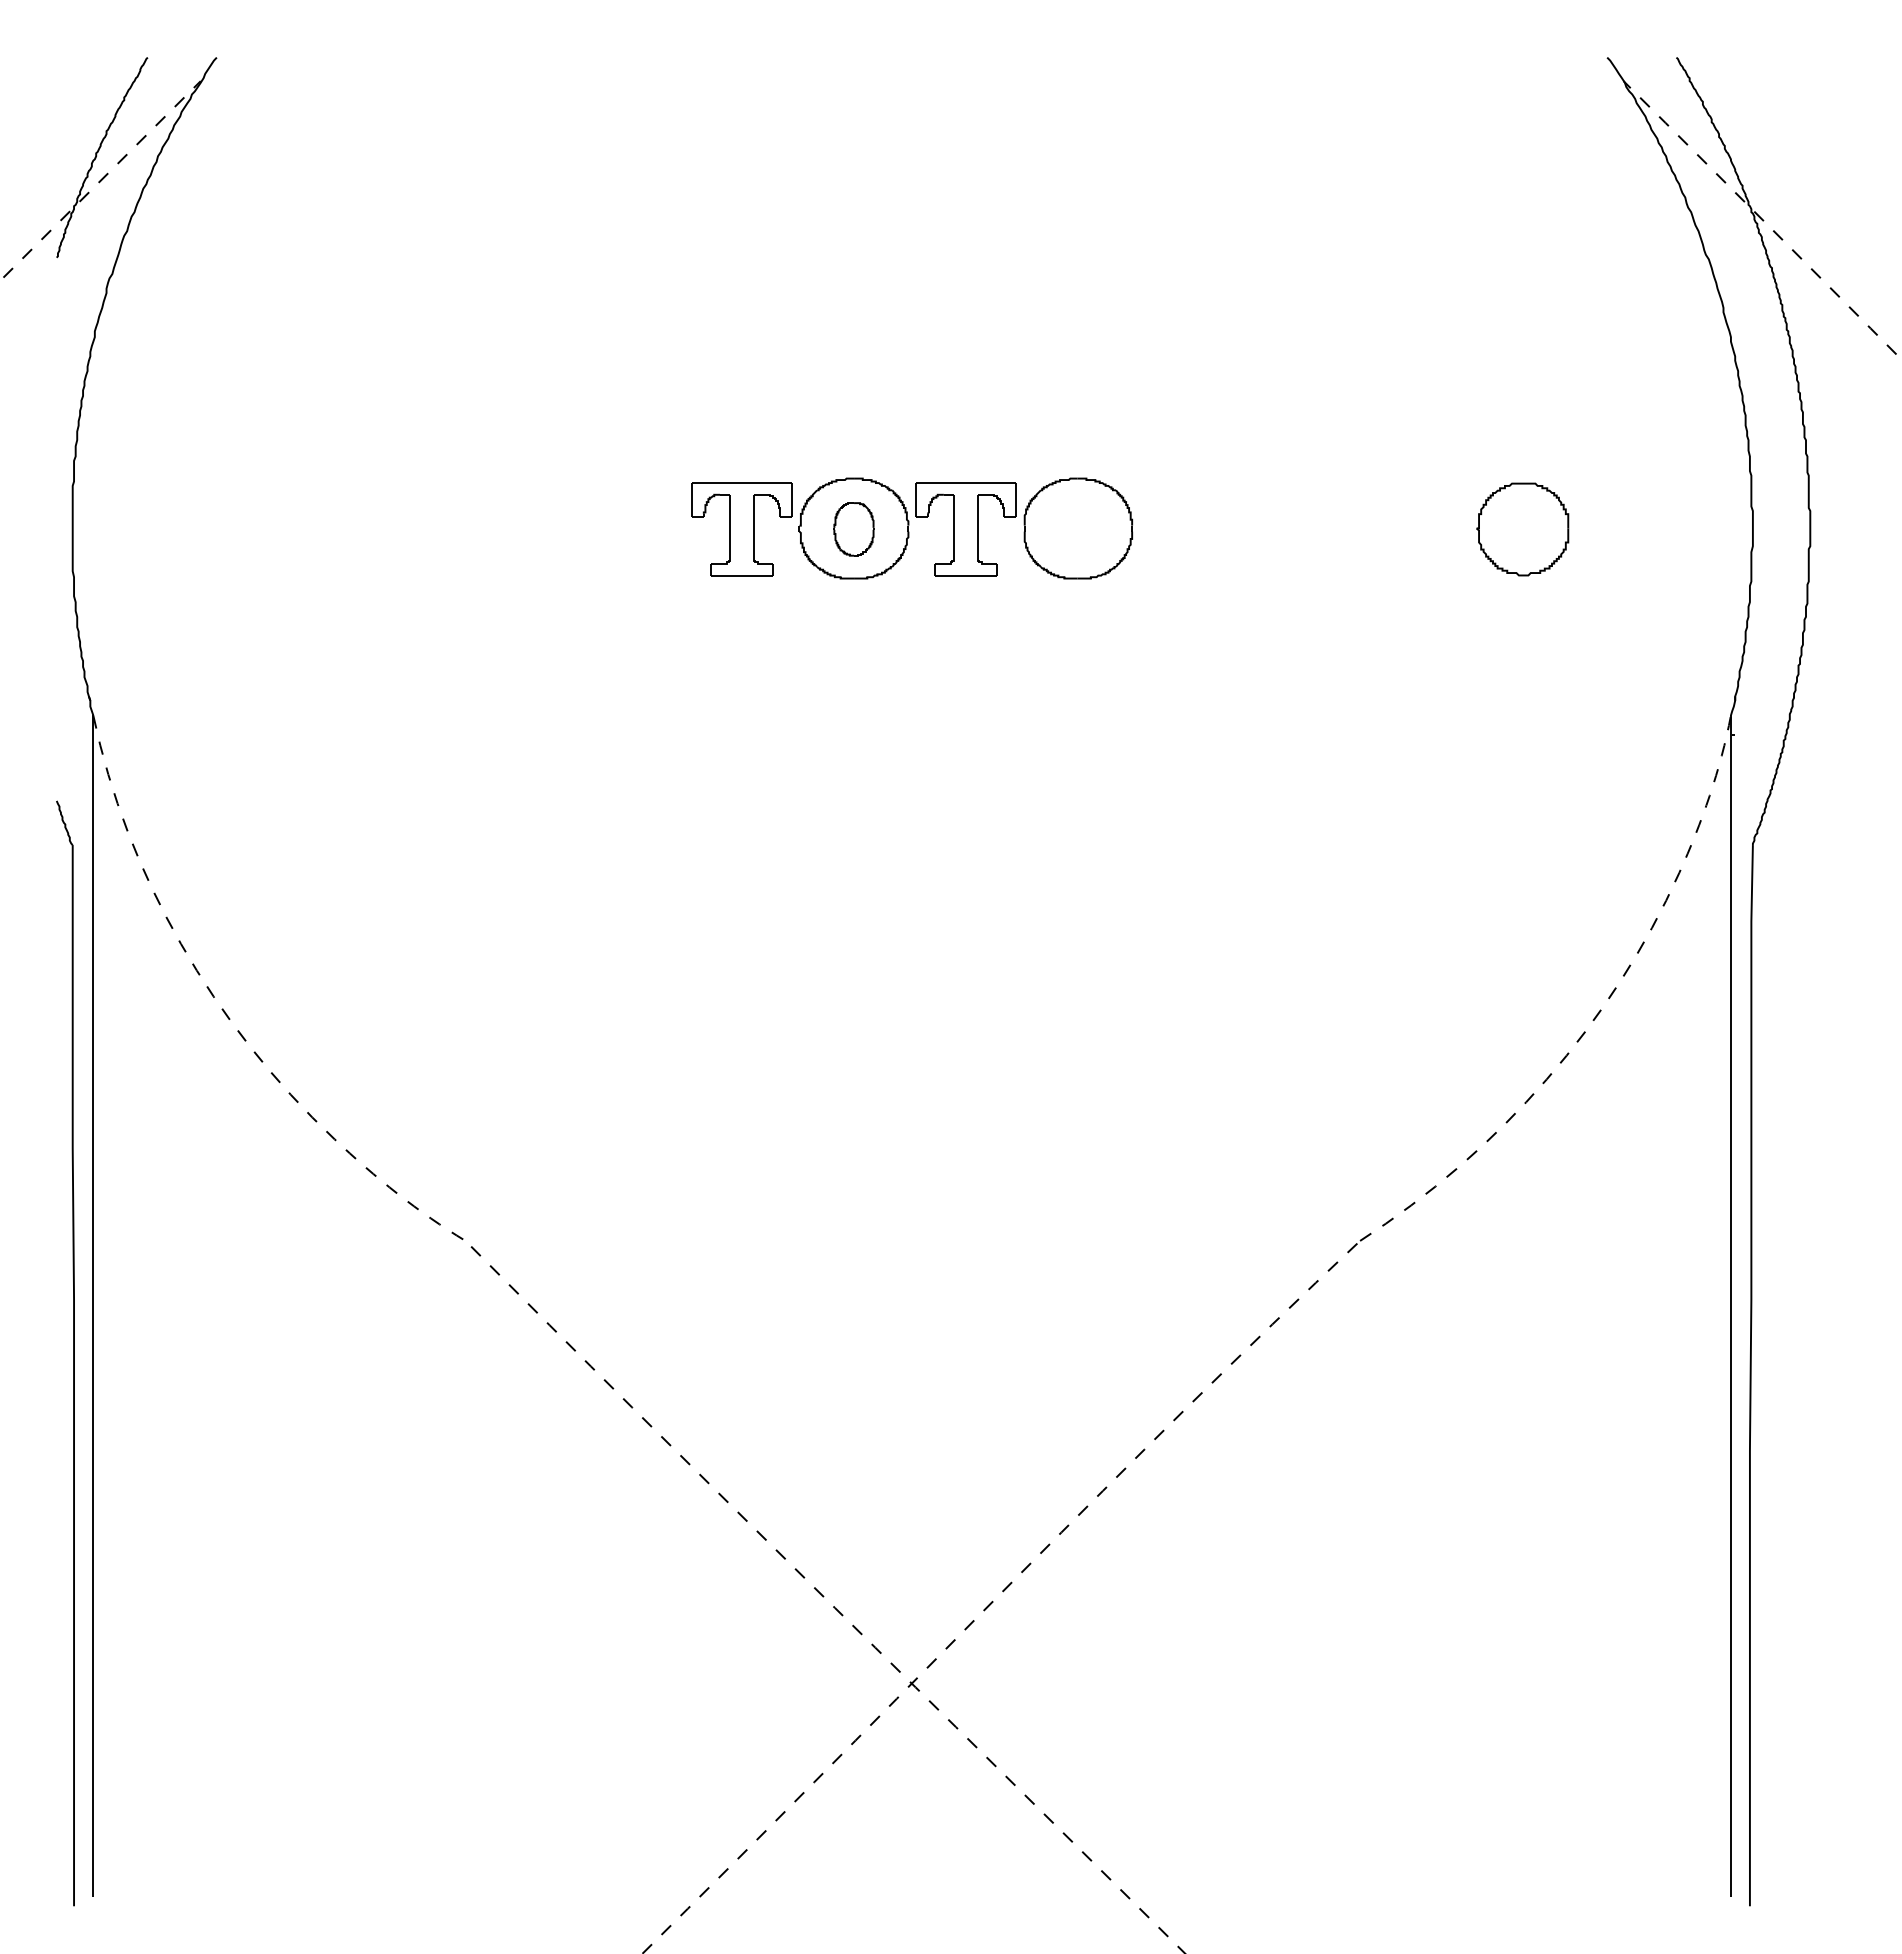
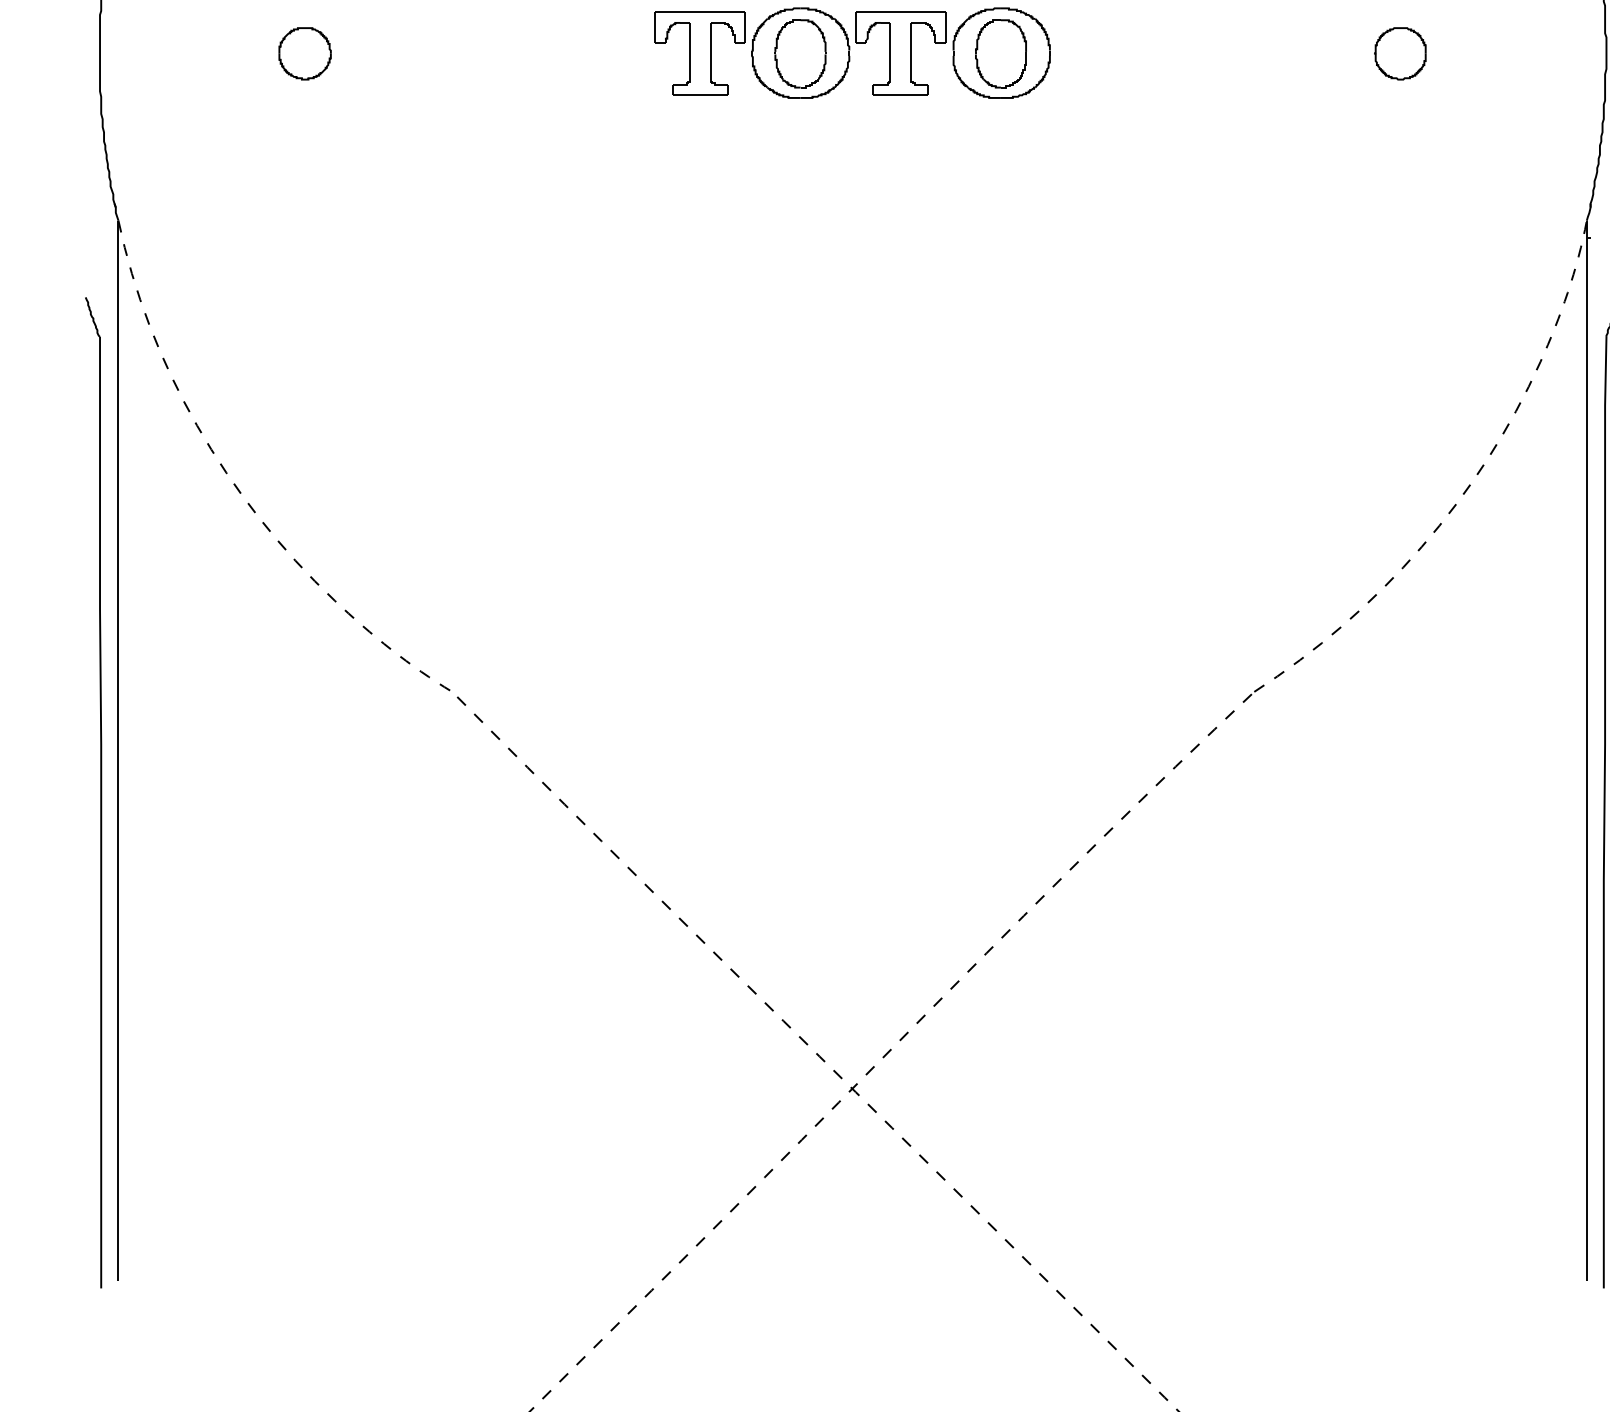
part: (301, 528) -> (305, 53), added
part: (1522, 528) -> (1399, 53), size x0.62
part: (853, 529) -> (800, 54), size x1.43
part: (1077, 529) -> (1000, 54), added

